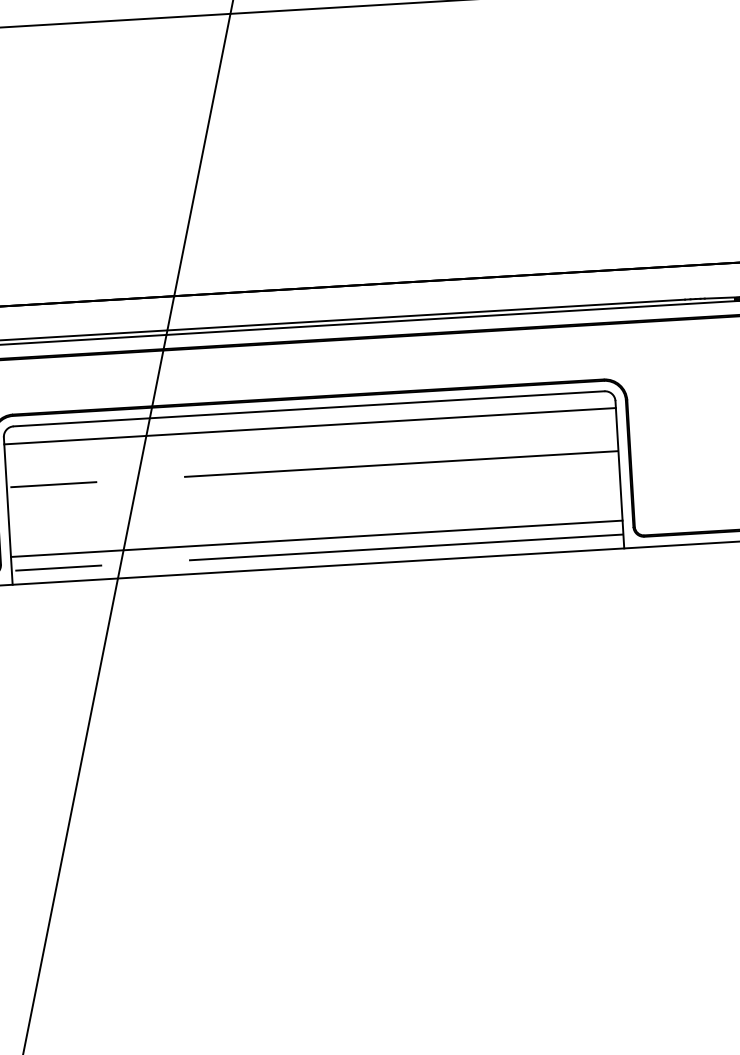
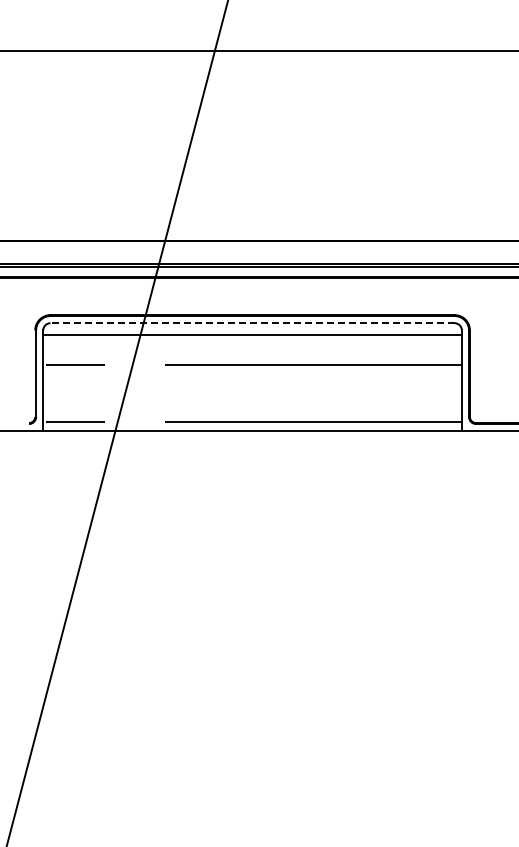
line: (308, 409) -> (252, 323), solid -> dashed
line: (316, 539) -> (252, 412), removed

